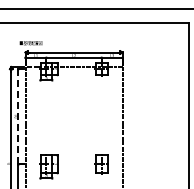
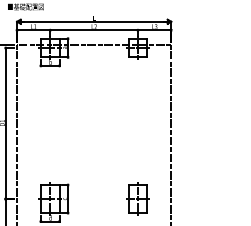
line: (18, 116) -> (5, 123), dashed -> solid

